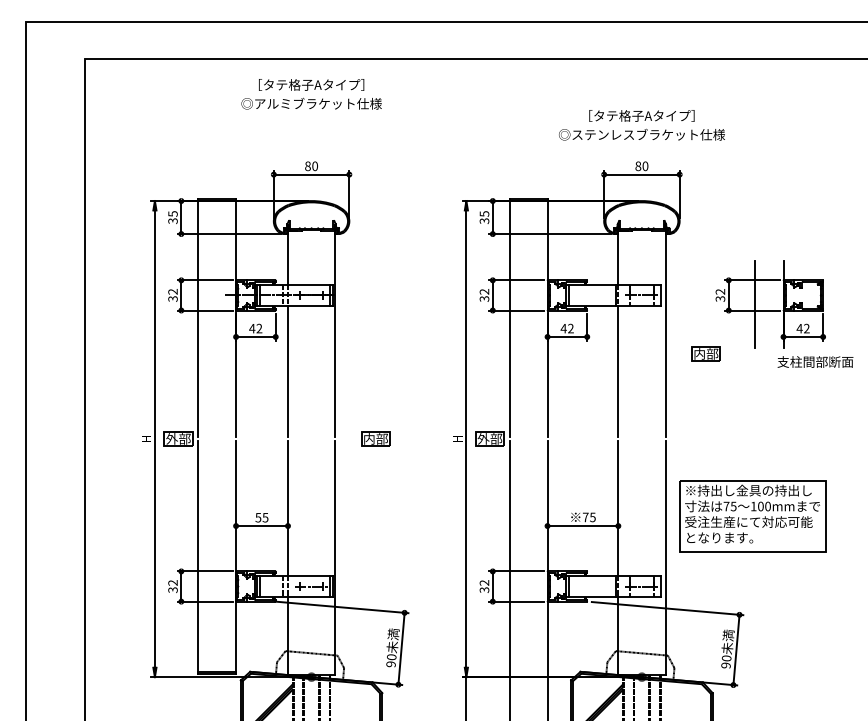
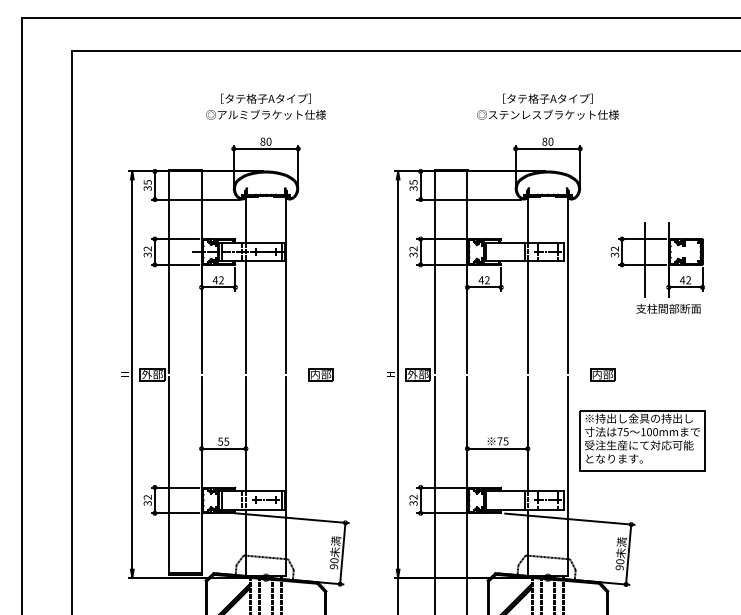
text: (311, 94) -> (265, 106), moved
part: (705, 353) -> (602, 374), moved
text: (815, 361) -> (668, 308), moved

